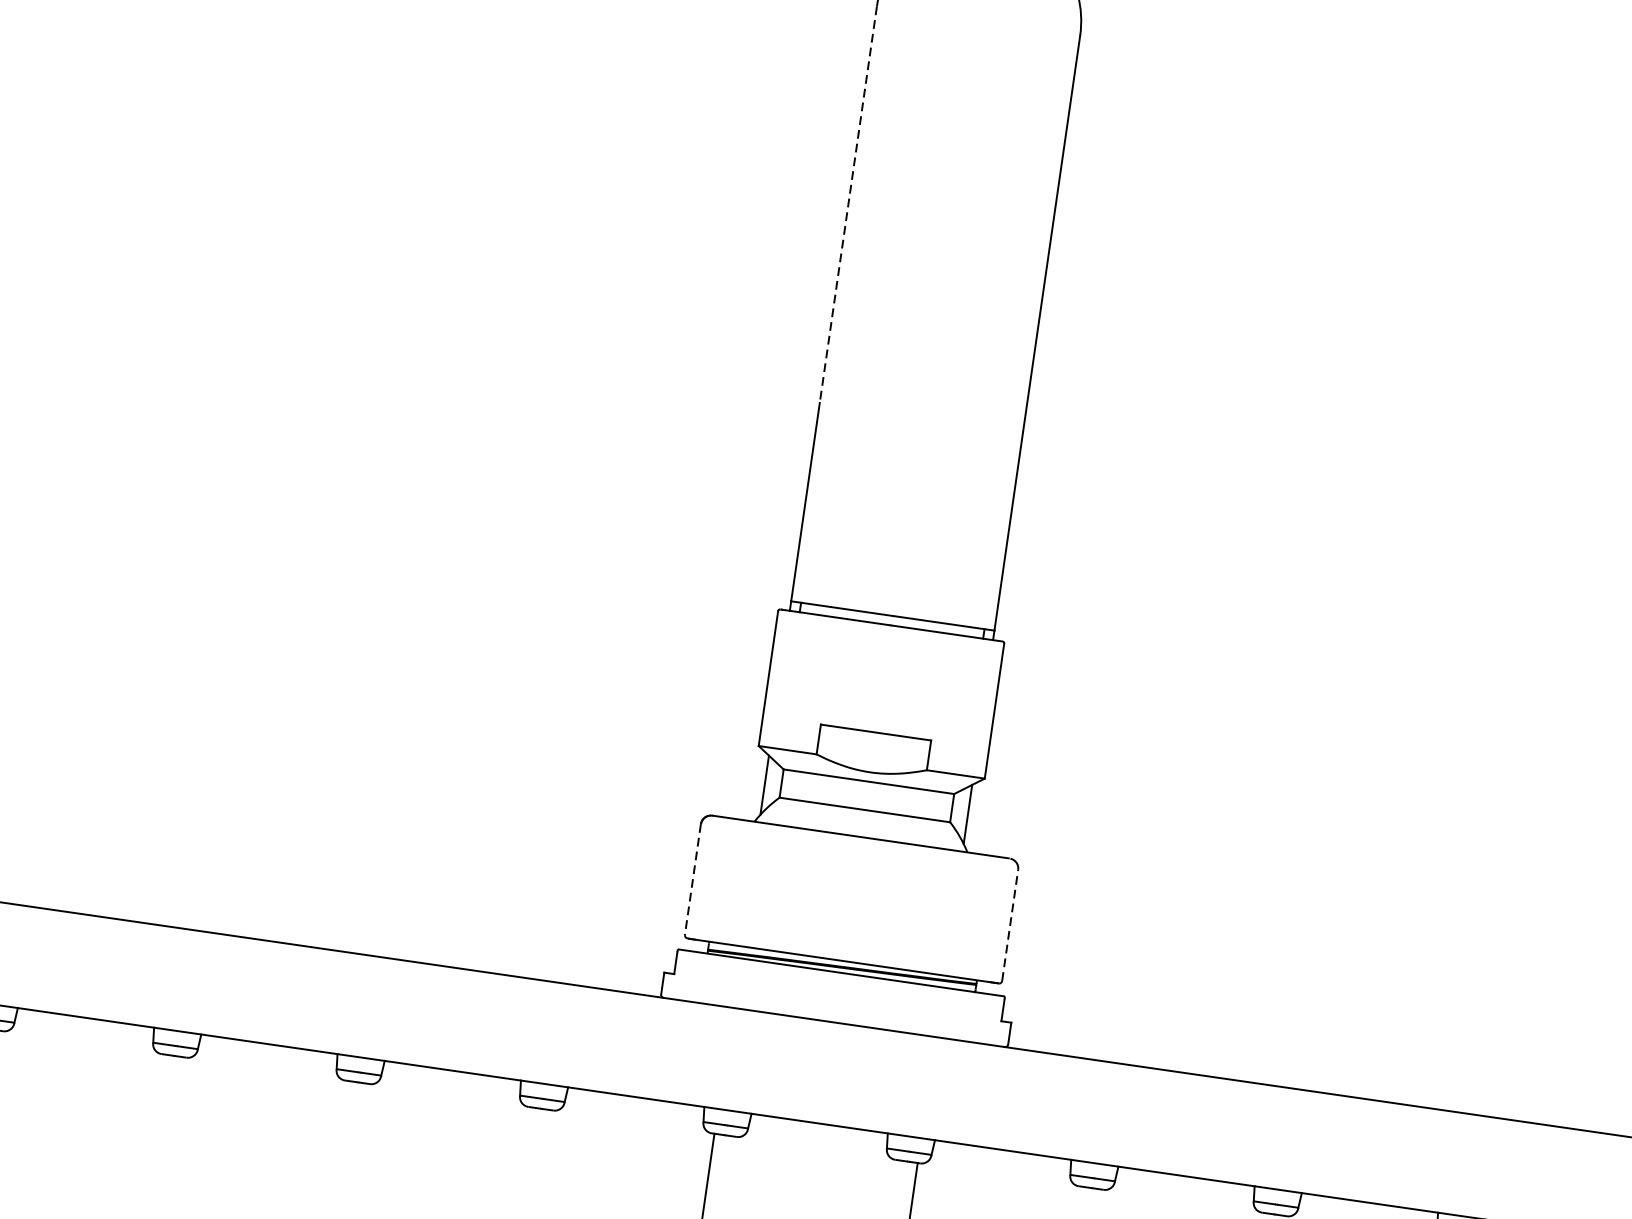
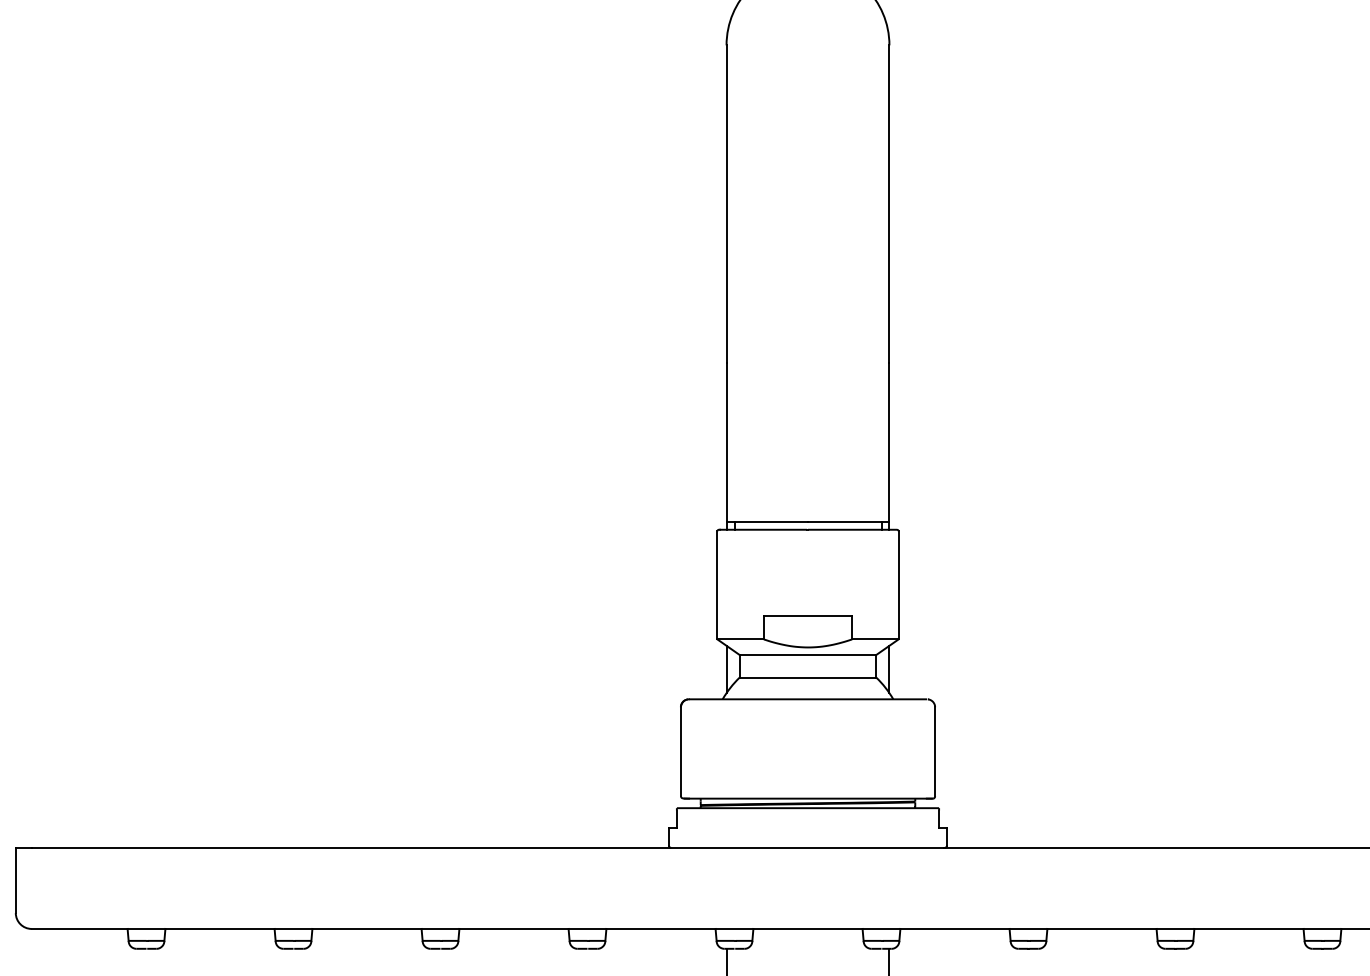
line: (848, 204) -> (726, 204), dashed -> solid
line: (692, 880) -> (680, 752), dashed -> solid
line: (1010, 925) -> (935, 751), dashed -> solid

